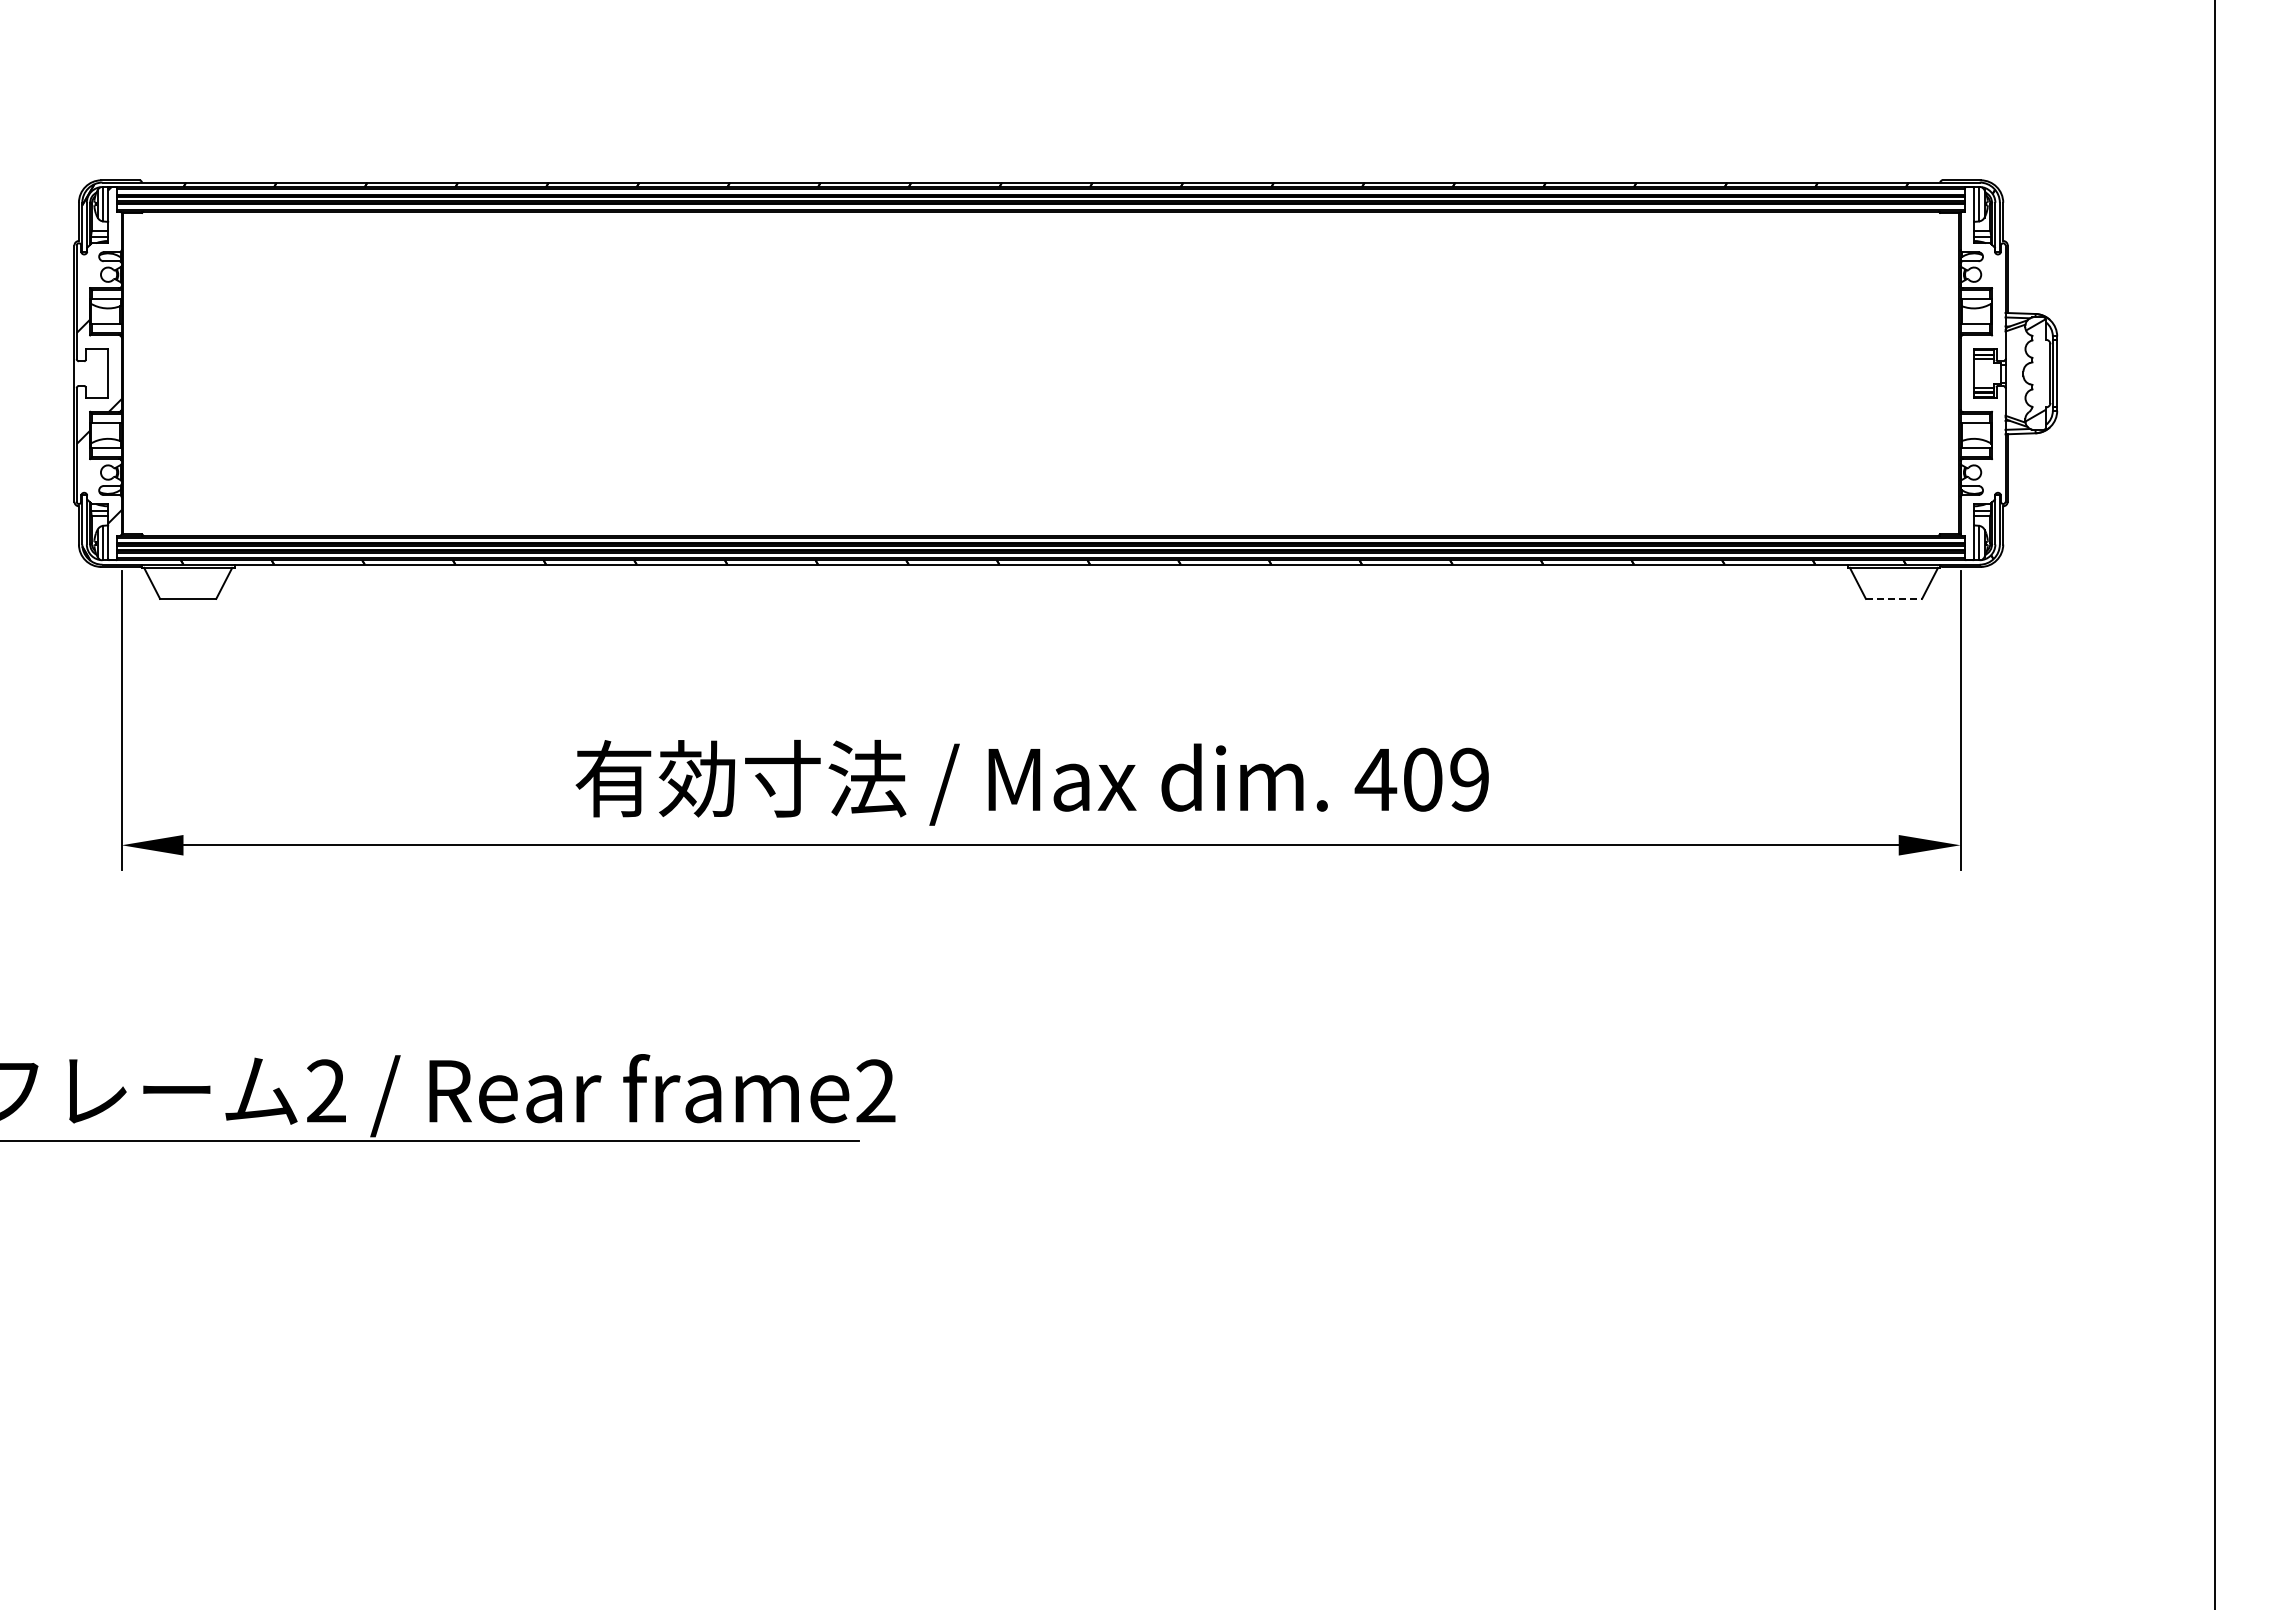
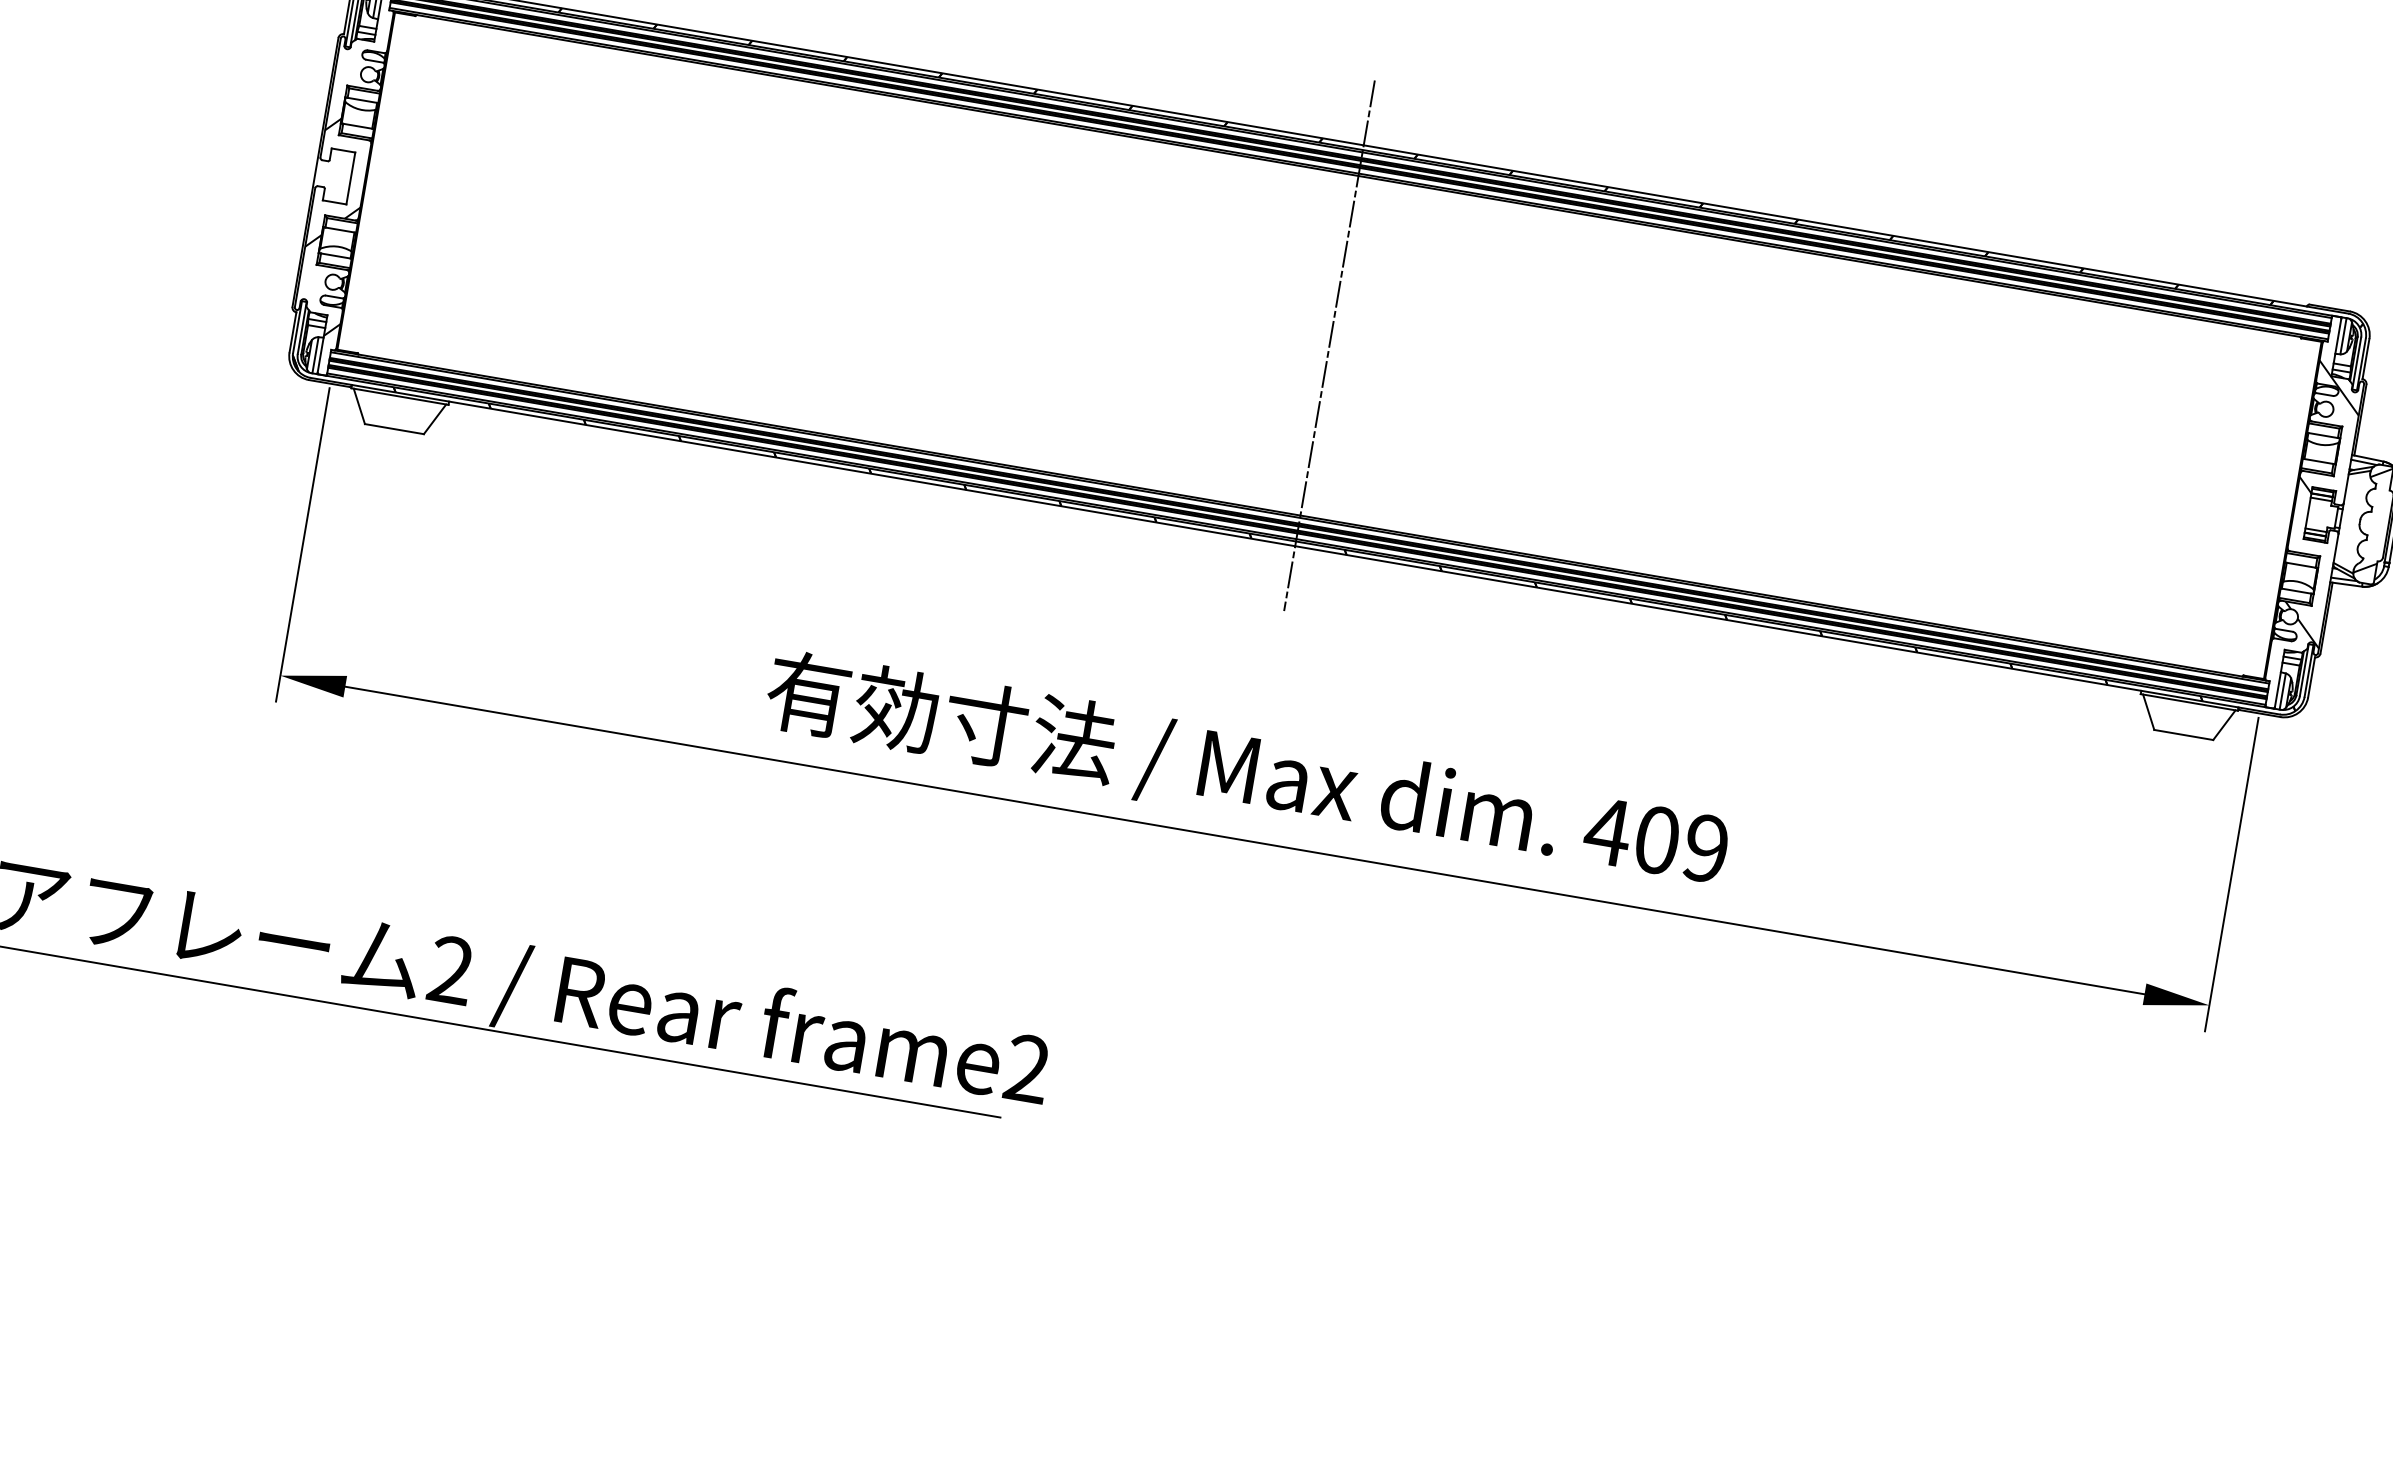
hatch: (1982, 363) -> (2318, 503), added
line: (1041, 373) -> (1329, 345), added
line: (1894, 598) -> (2184, 734), dashed -> solid

